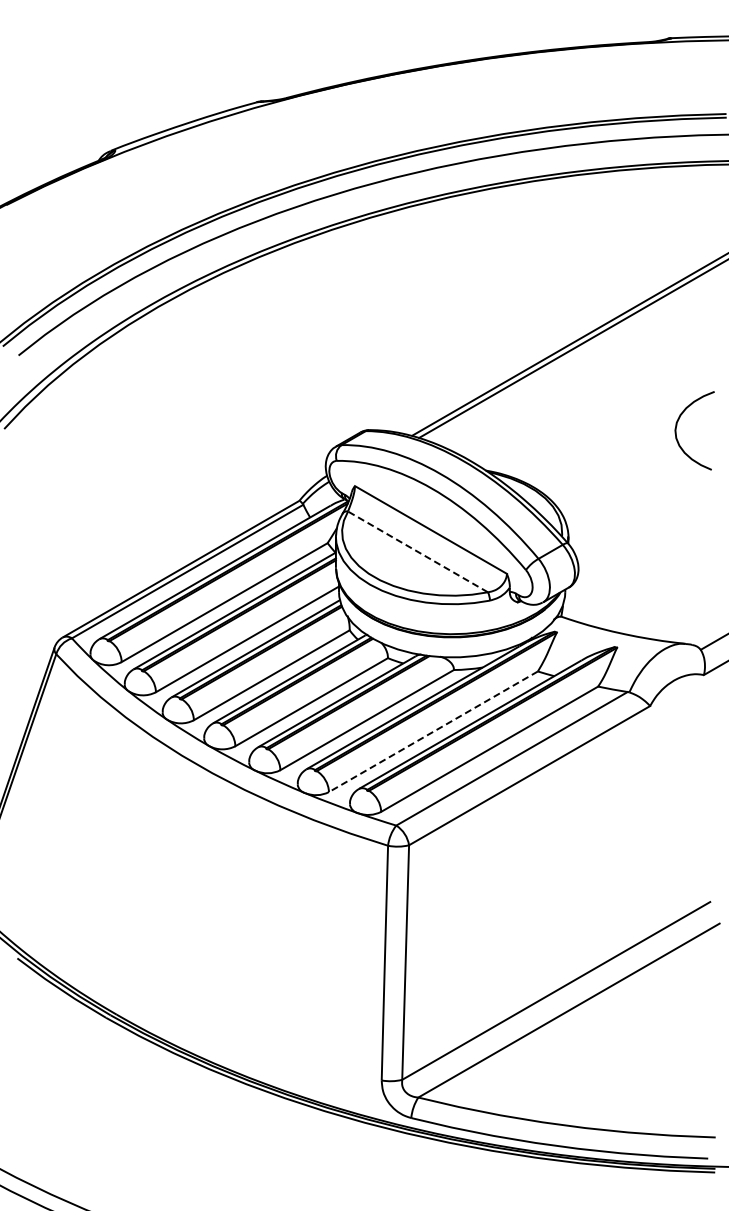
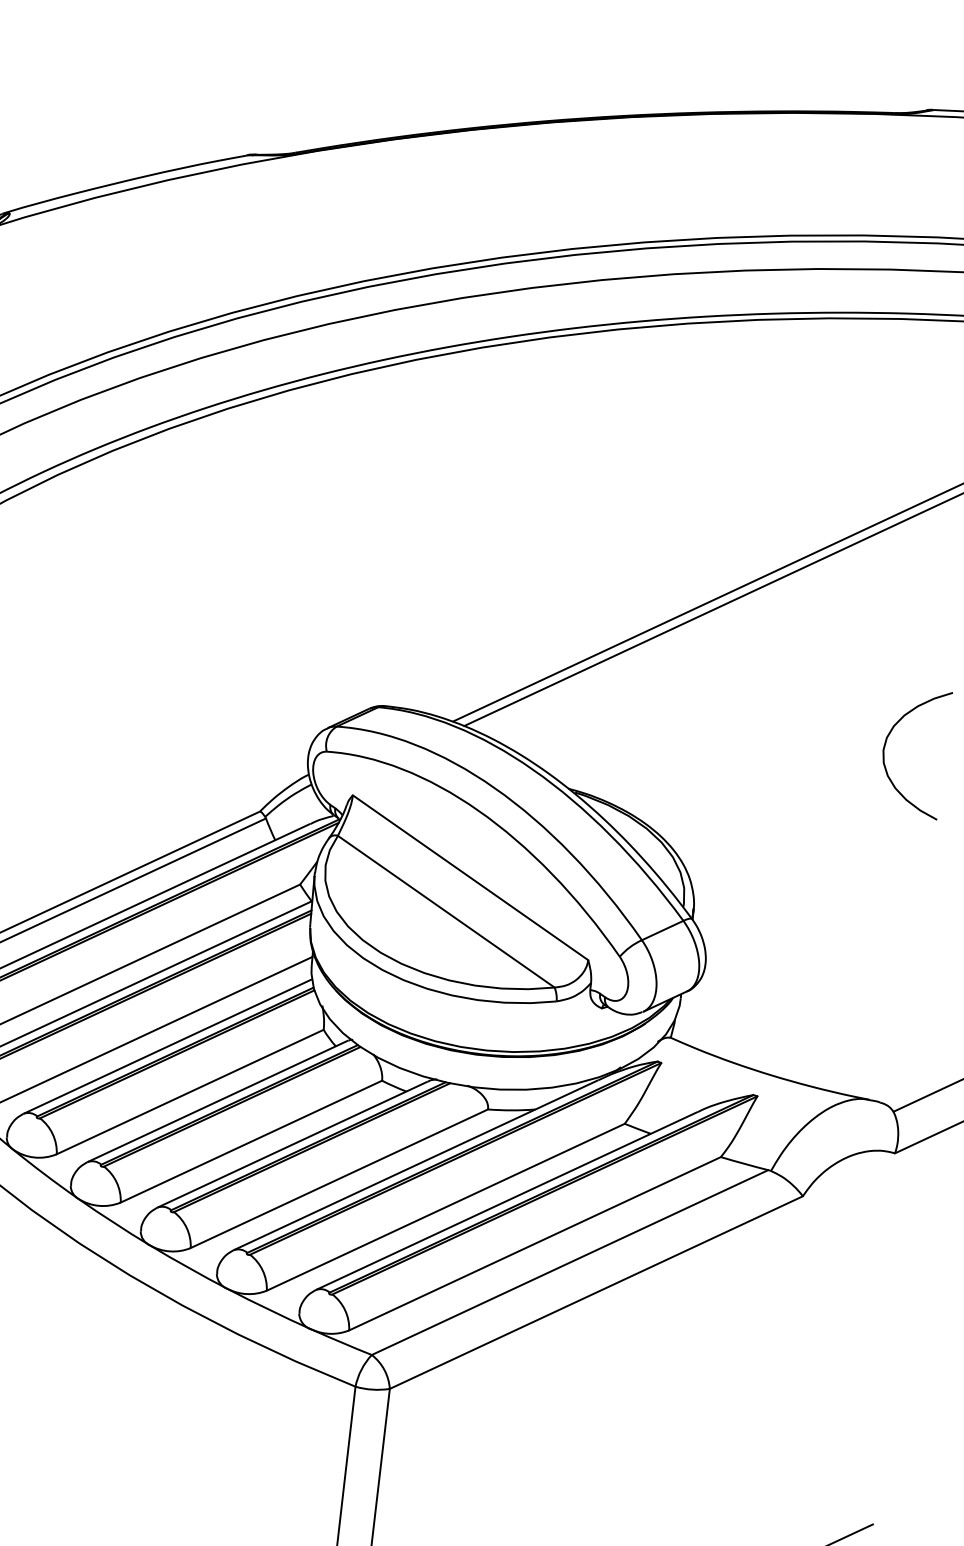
line: (418, 551) -> (447, 911), dashed -> solid
line: (433, 731) -> (445, 1206), dashed -> solid

